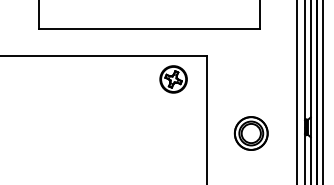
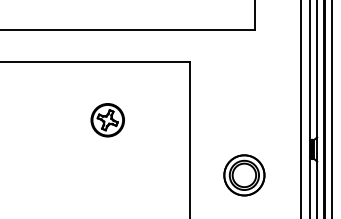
part: (173, 79) -> (107, 120), moved
part: (250, 133) -> (243, 175), moved

